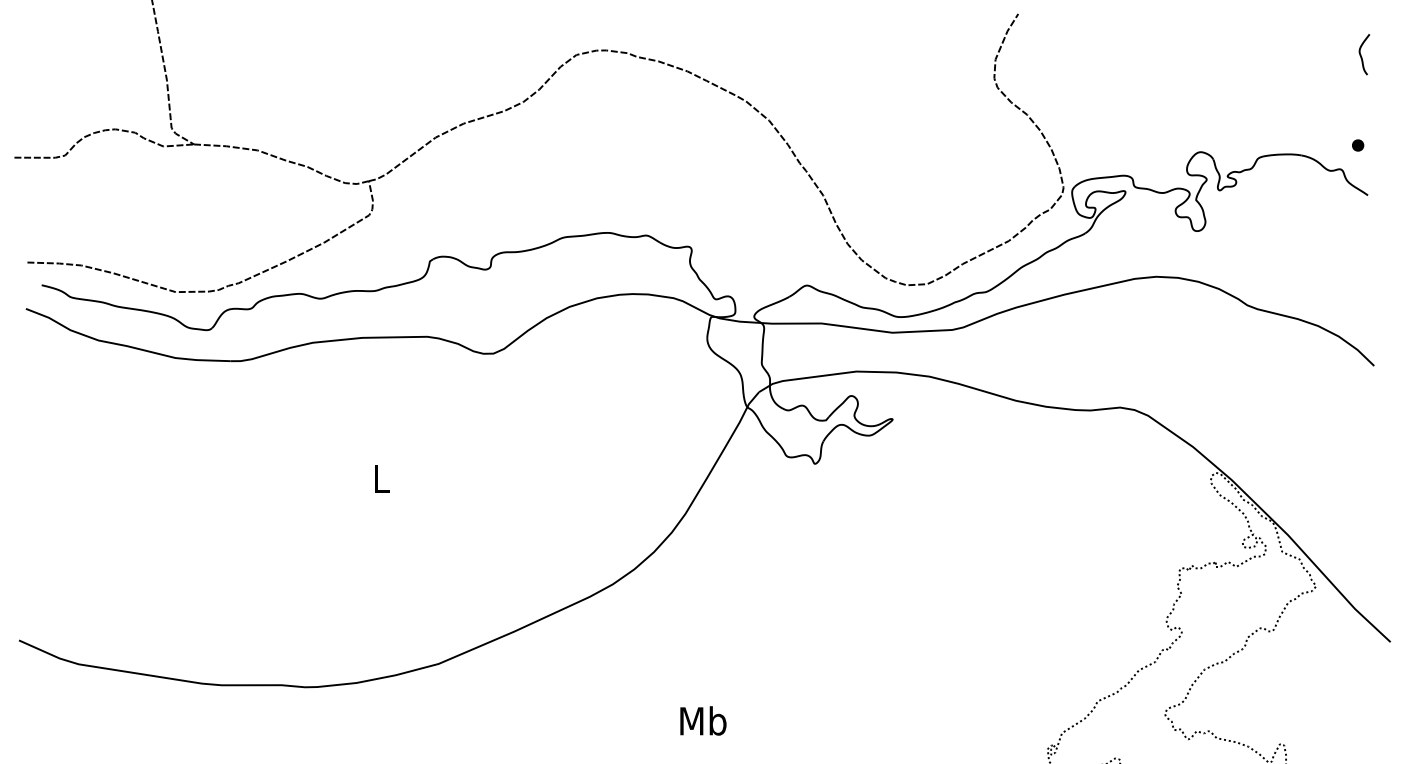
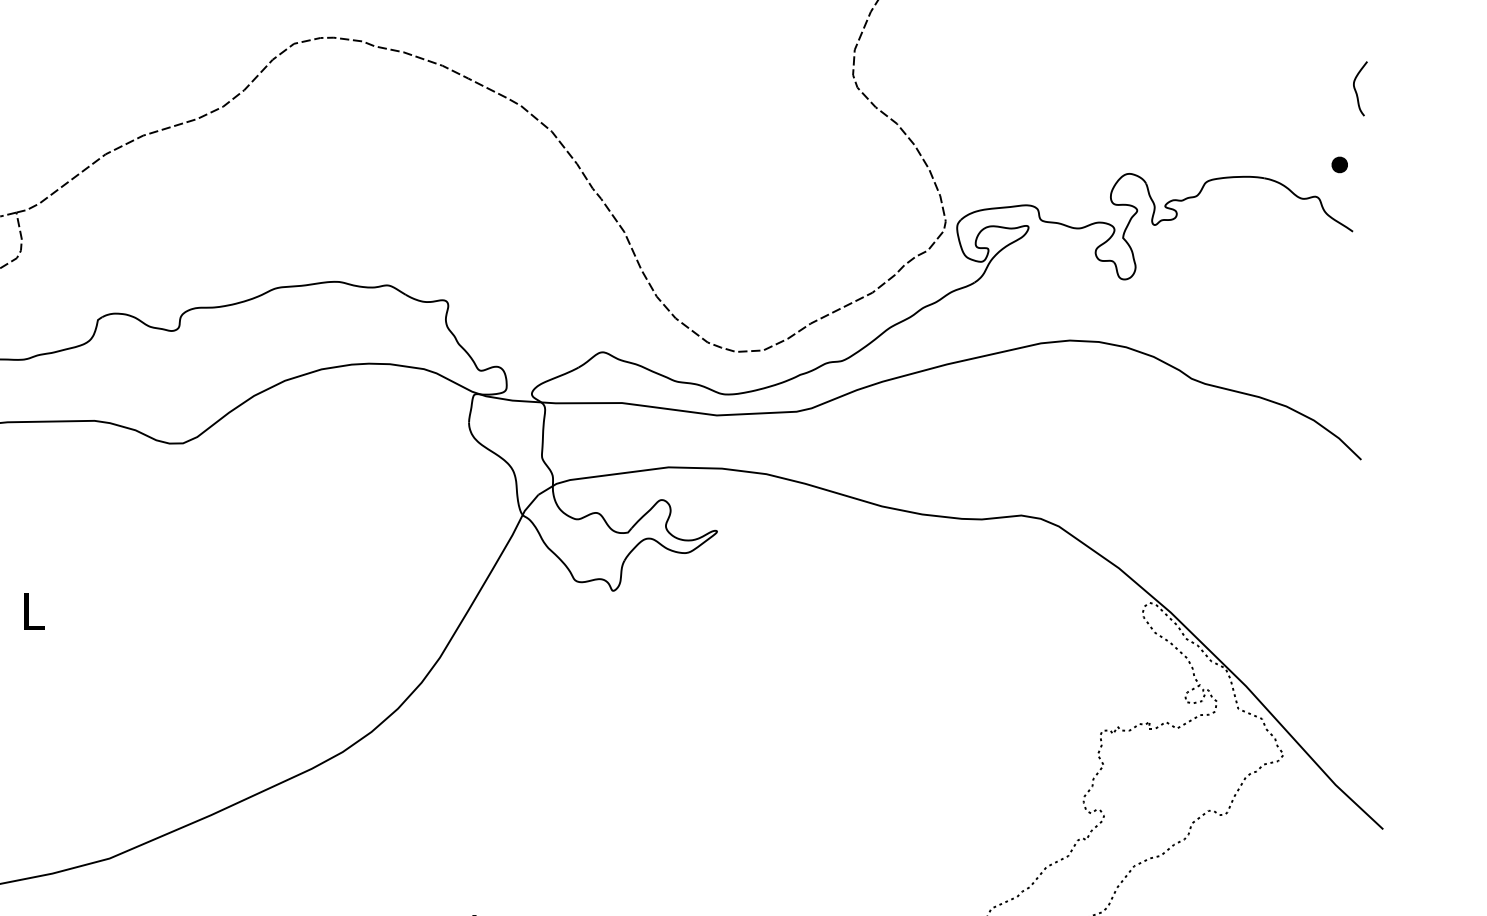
curve: (1361, 54) -> (1356, 88), moved

